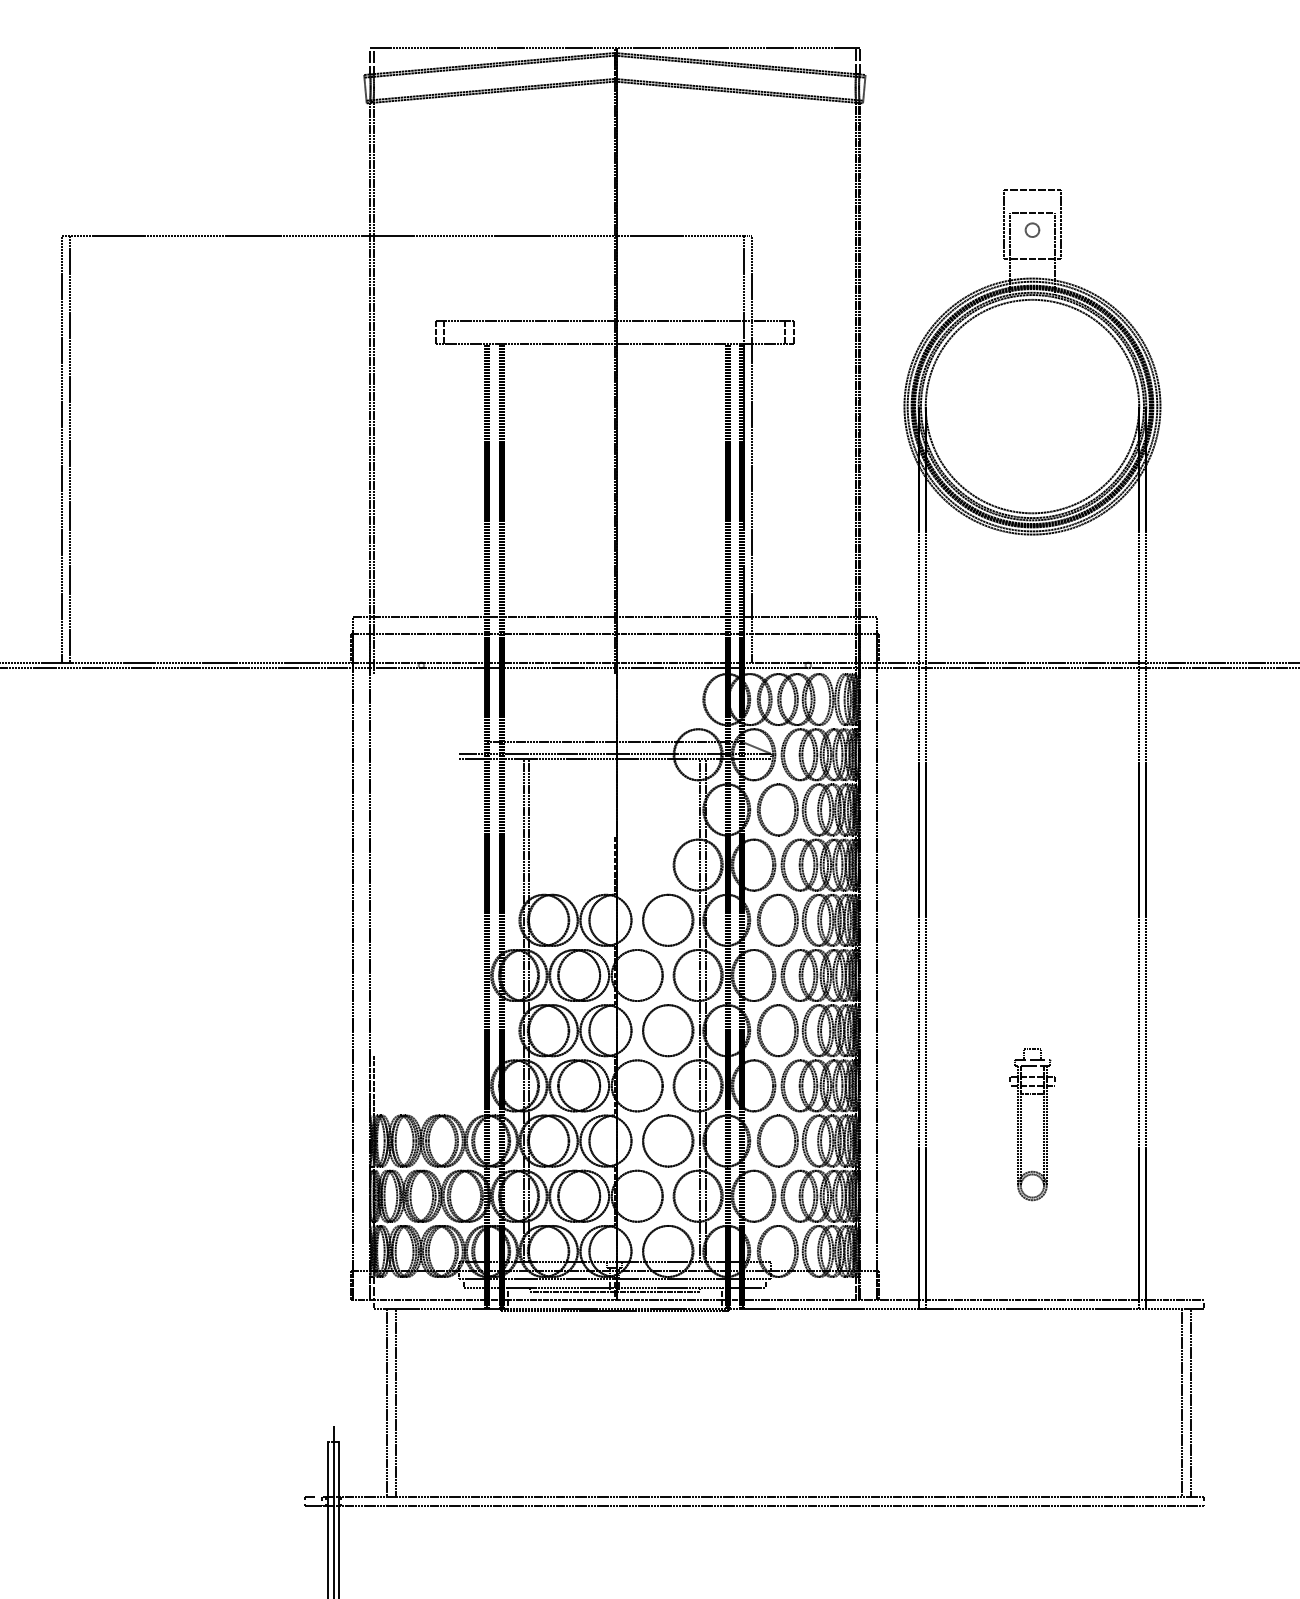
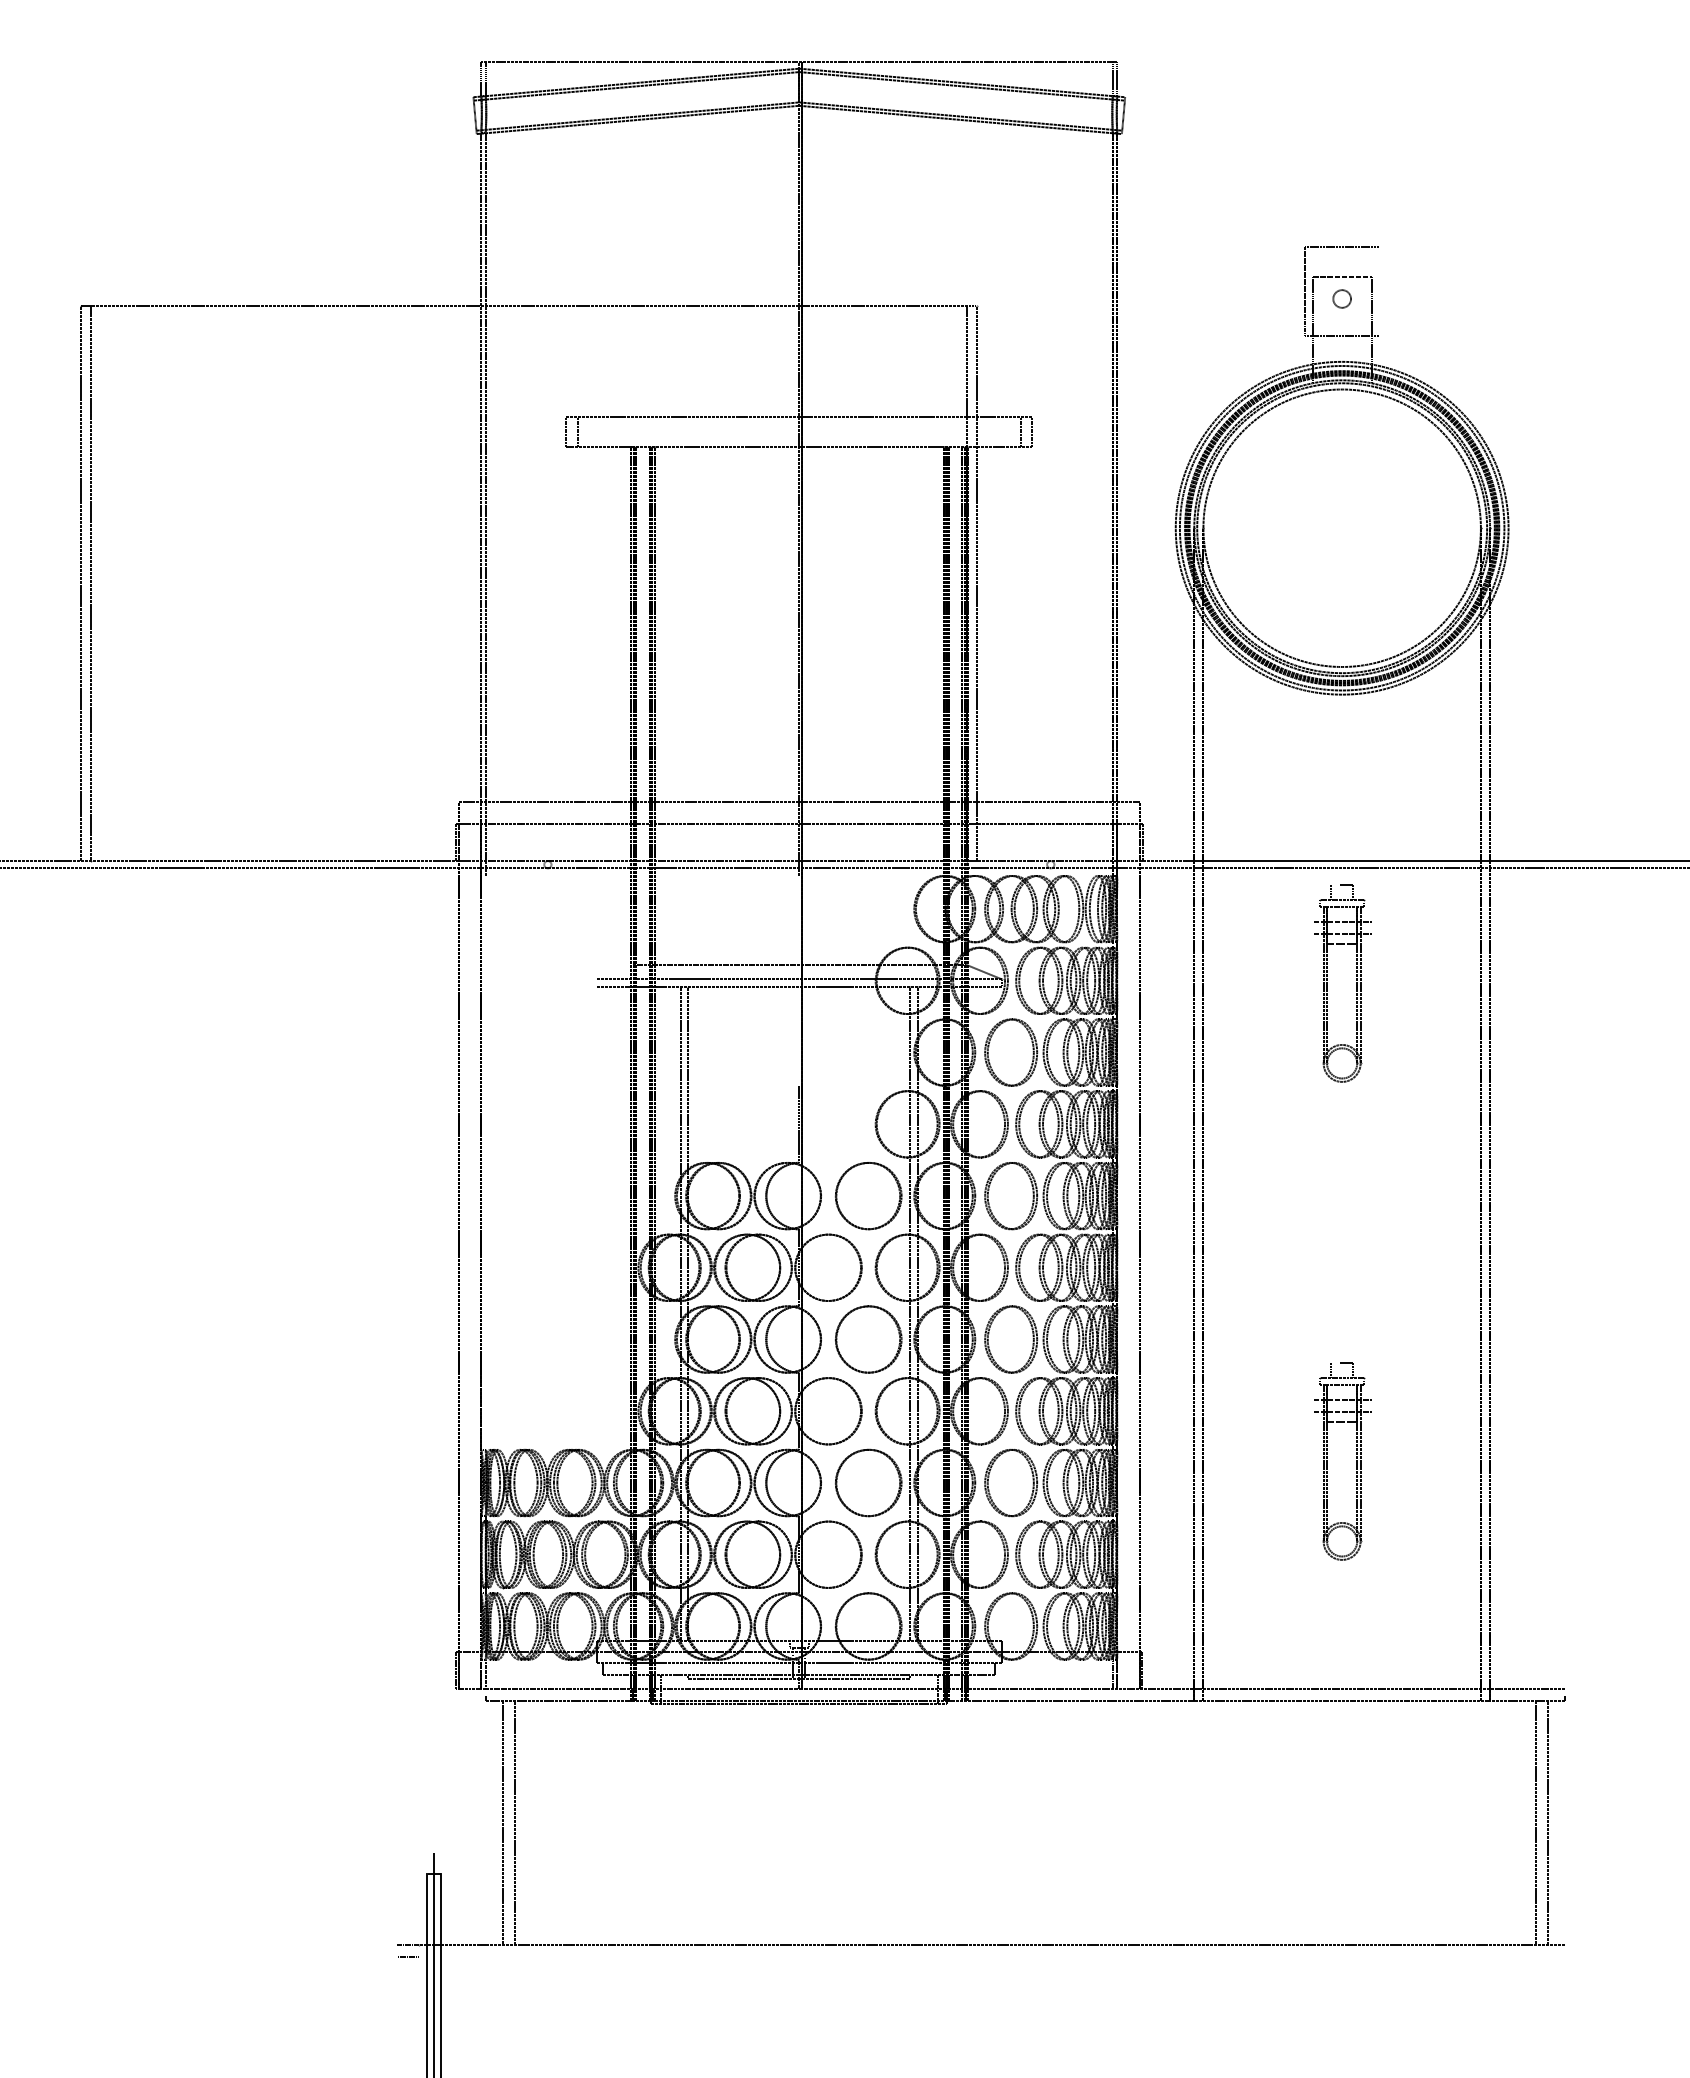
line: (1061, 224) -> (1379, 291), removed
part: (1043, 756) -> (1356, 983), added
line: (373, 1086) -> (485, 1411), removed
line: (763, 1506) -> (992, 1957), removed

